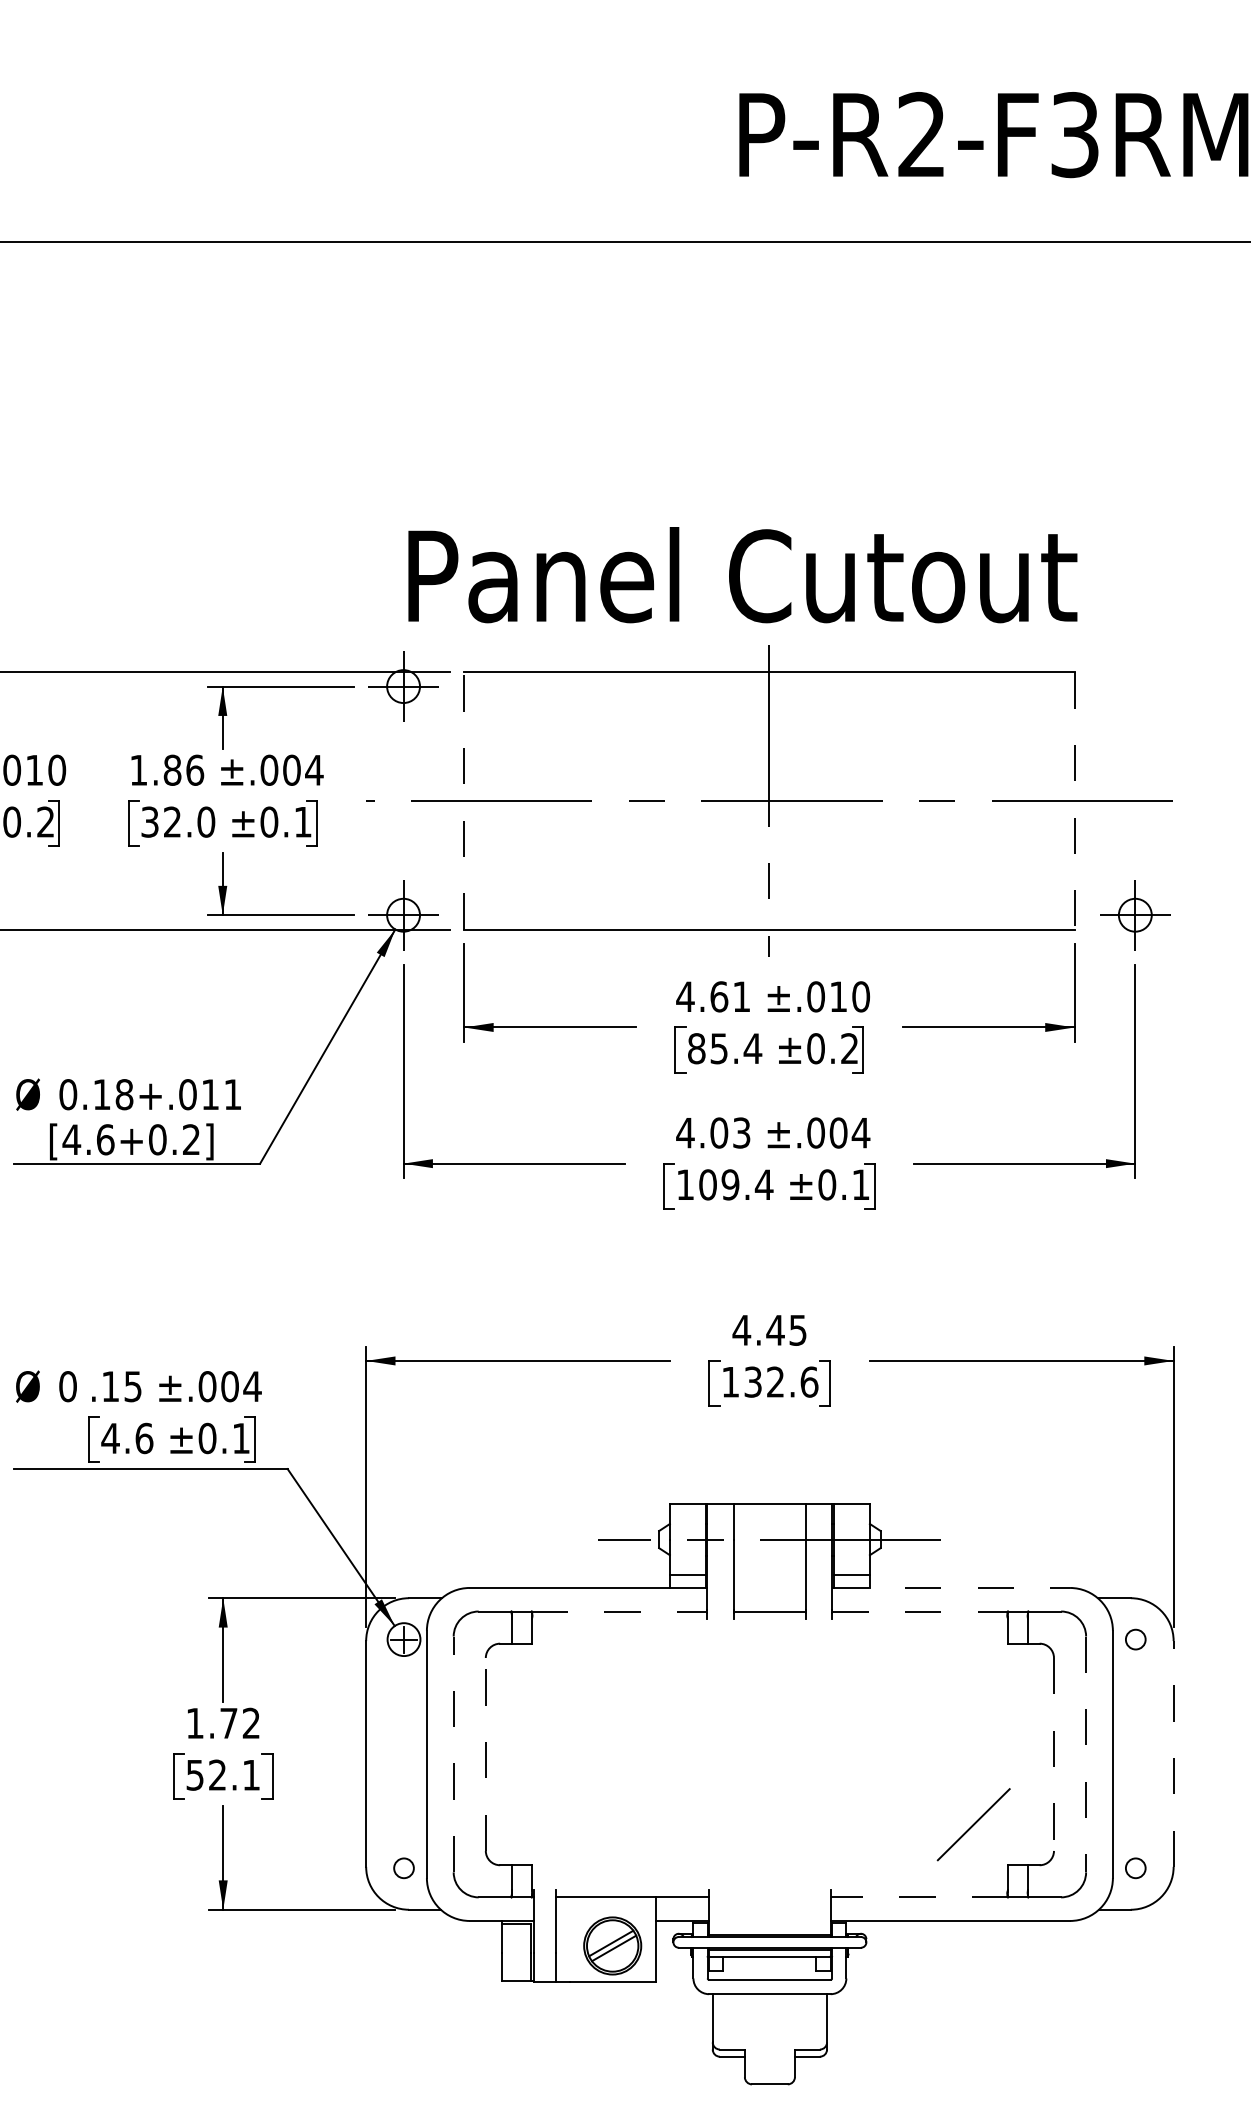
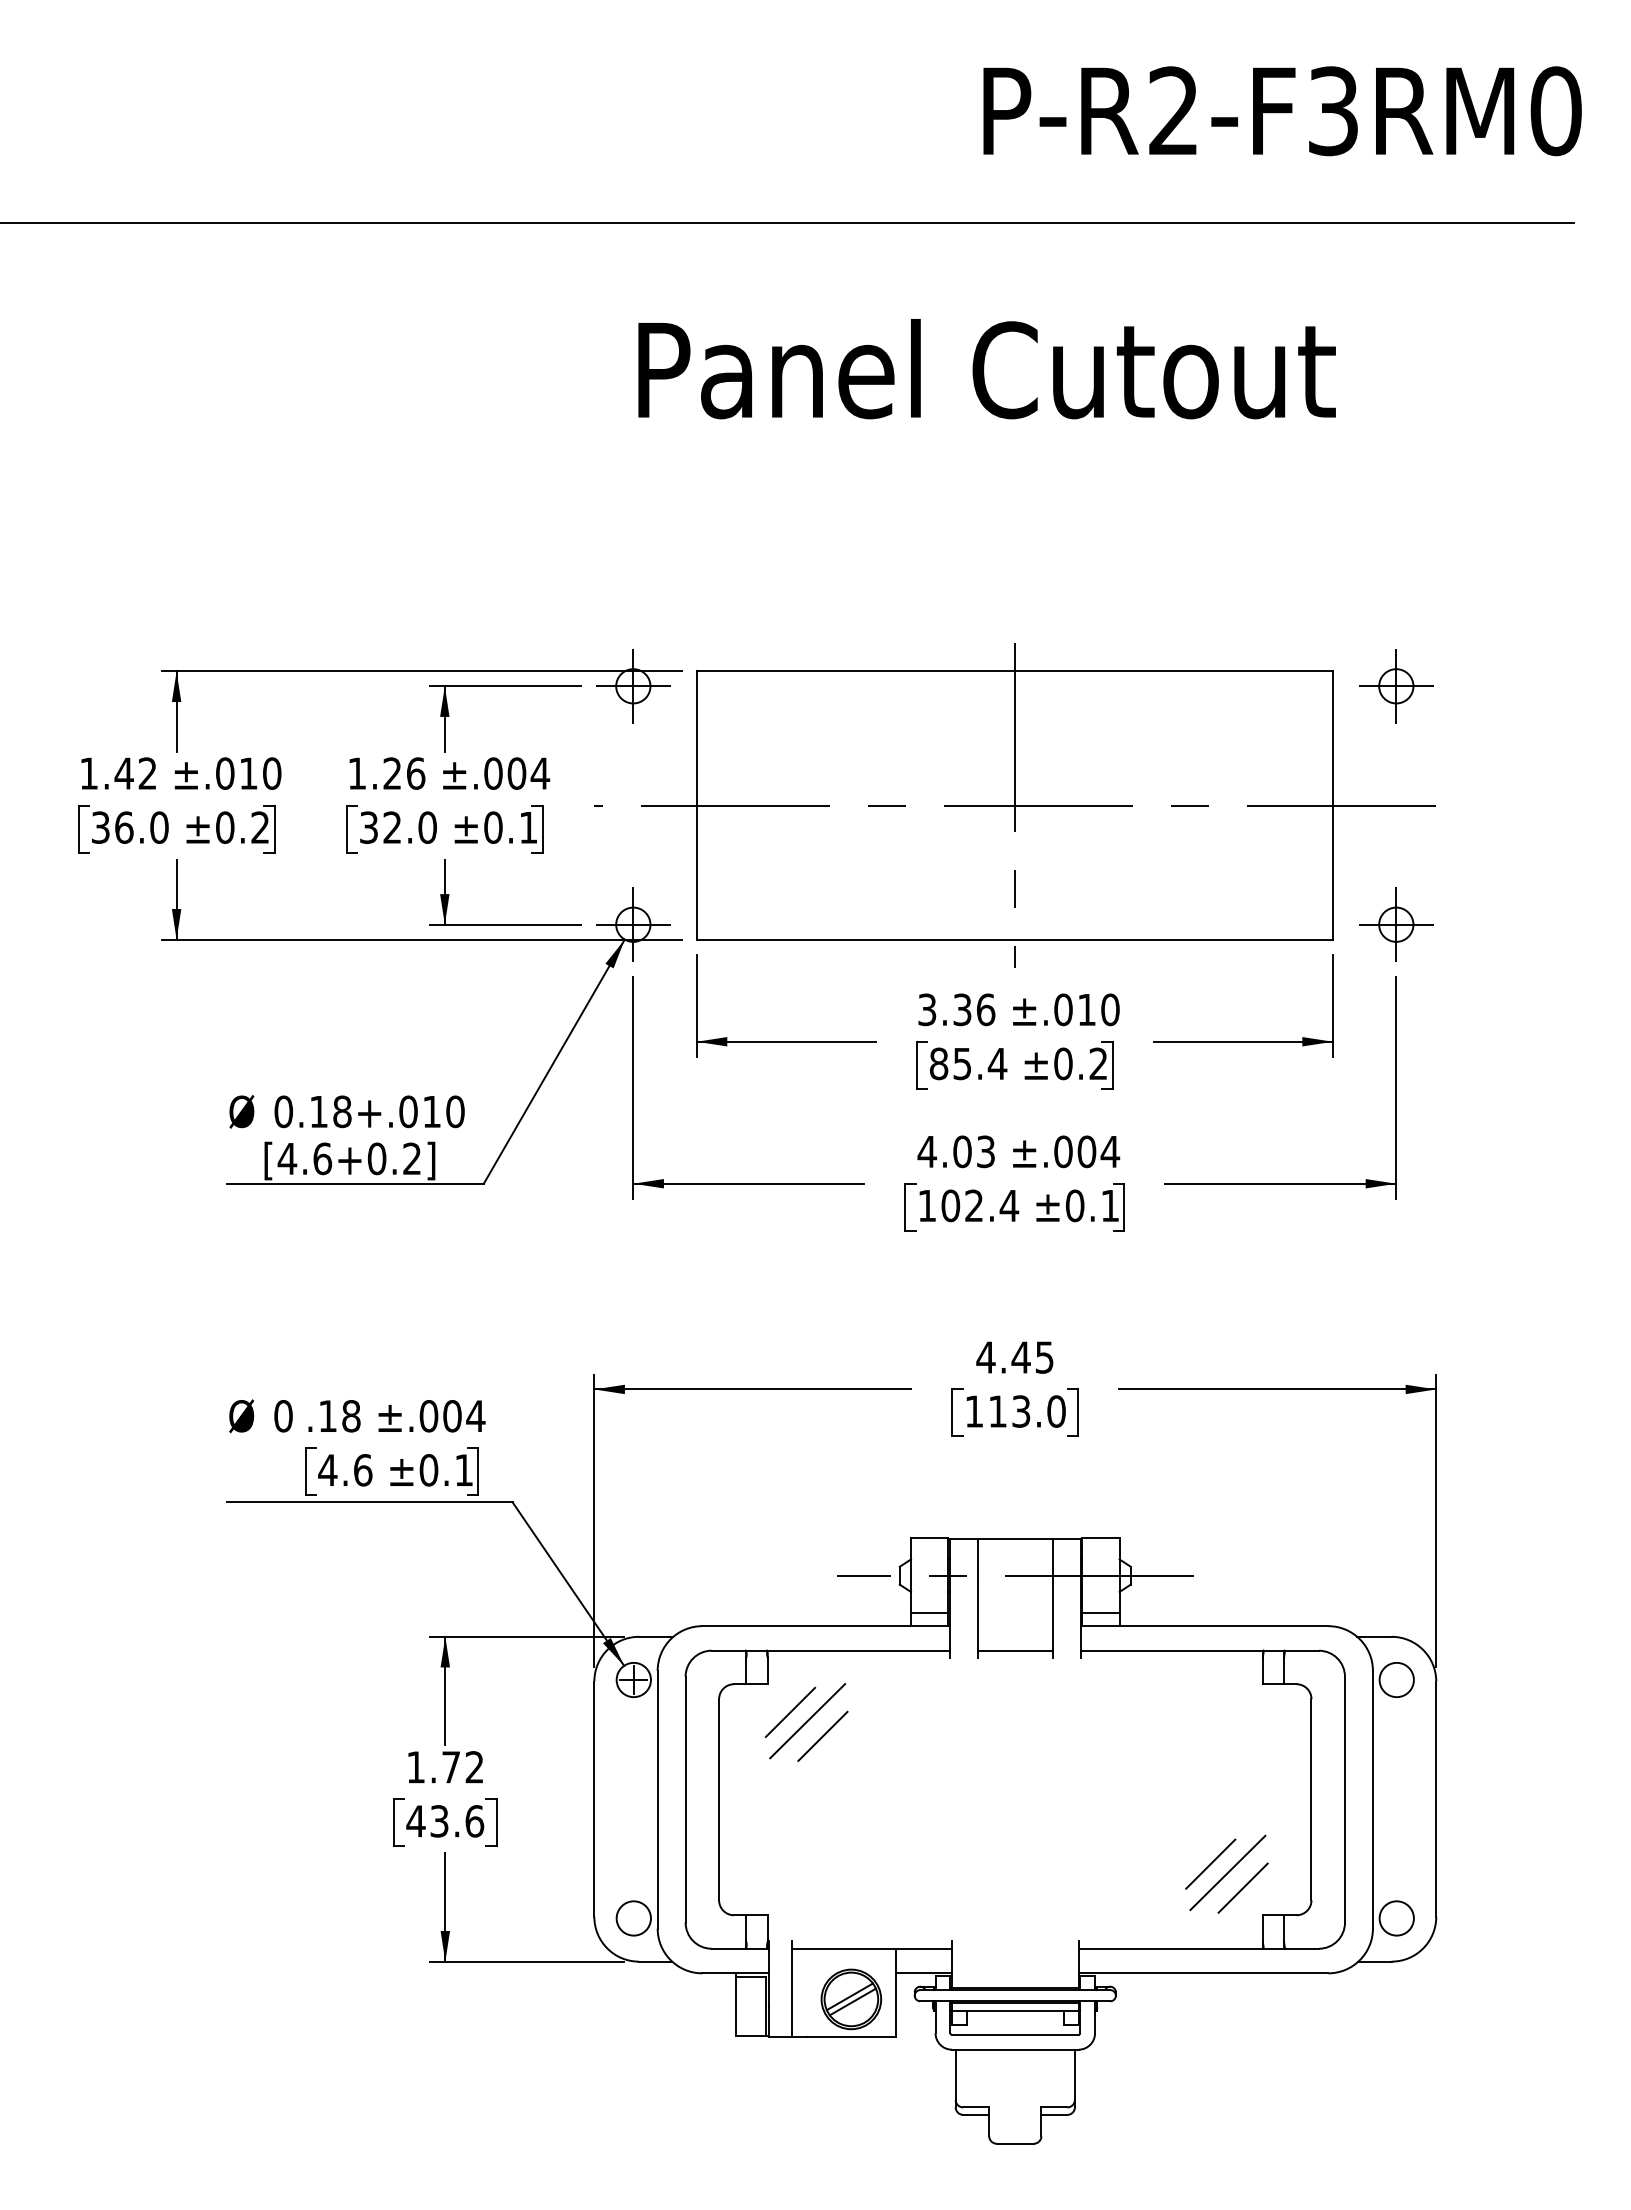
text: (742, 575) -> (986, 369), moved
part: (1135, 686) -> (1396, 686), added
text: (172, 770) -> (392, 773), 1.86 -> 1.26
line: (464, 800) -> (696, 805), dashed -> solid
line: (1074, 801) -> (1332, 806), dashed -> solid
text: (713, 996) -> (956, 1009), 4.61 -> 3.36
text: (232, 1094) -> (455, 1111), 0.18+.011 -> 0.18+.010
text: (730, 1184) -> (974, 1205), 109.4 -> 102.4
text: (781, 1382) -> (1027, 1411), 132.6 -> 113.0
text: (133, 1386) -> (351, 1416), .15 -> .18
line: (951, 1588) -> (1204, 1626), dashed -> solid
line: (619, 1611) -> (858, 1650), dashed -> solid
line: (920, 1611) -> (1172, 1650), dashed -> solid
circle: (1135, 1639) -> (1396, 1679), size x1.67
line: (554, 1669) -> (790, 1711), added
line: (570, 1679) -> (807, 1721), added
line: (584, 1692) -> (822, 1735), added
line: (453, 1754) -> (685, 1799), dashed -> solid
line: (486, 1754) -> (719, 1799), dashed -> solid
line: (1053, 1754) -> (1311, 1799), dashed -> solid
line: (1086, 1754) -> (1345, 1799), dashed -> solid
line: (1173, 1754) -> (1436, 1799), dashed -> solid
text: (223, 1775) -> (445, 1821), 52.1 -> 43.6
line: (957, 1815) -> (1210, 1863), added
line: (987, 1838) -> (1242, 1887), added
circle: (403, 1868) -> (633, 1918), size x1.67
circle: (1135, 1868) -> (1396, 1918), size x1.67
line: (919, 1897) -> (1171, 1948), dashed -> solid

